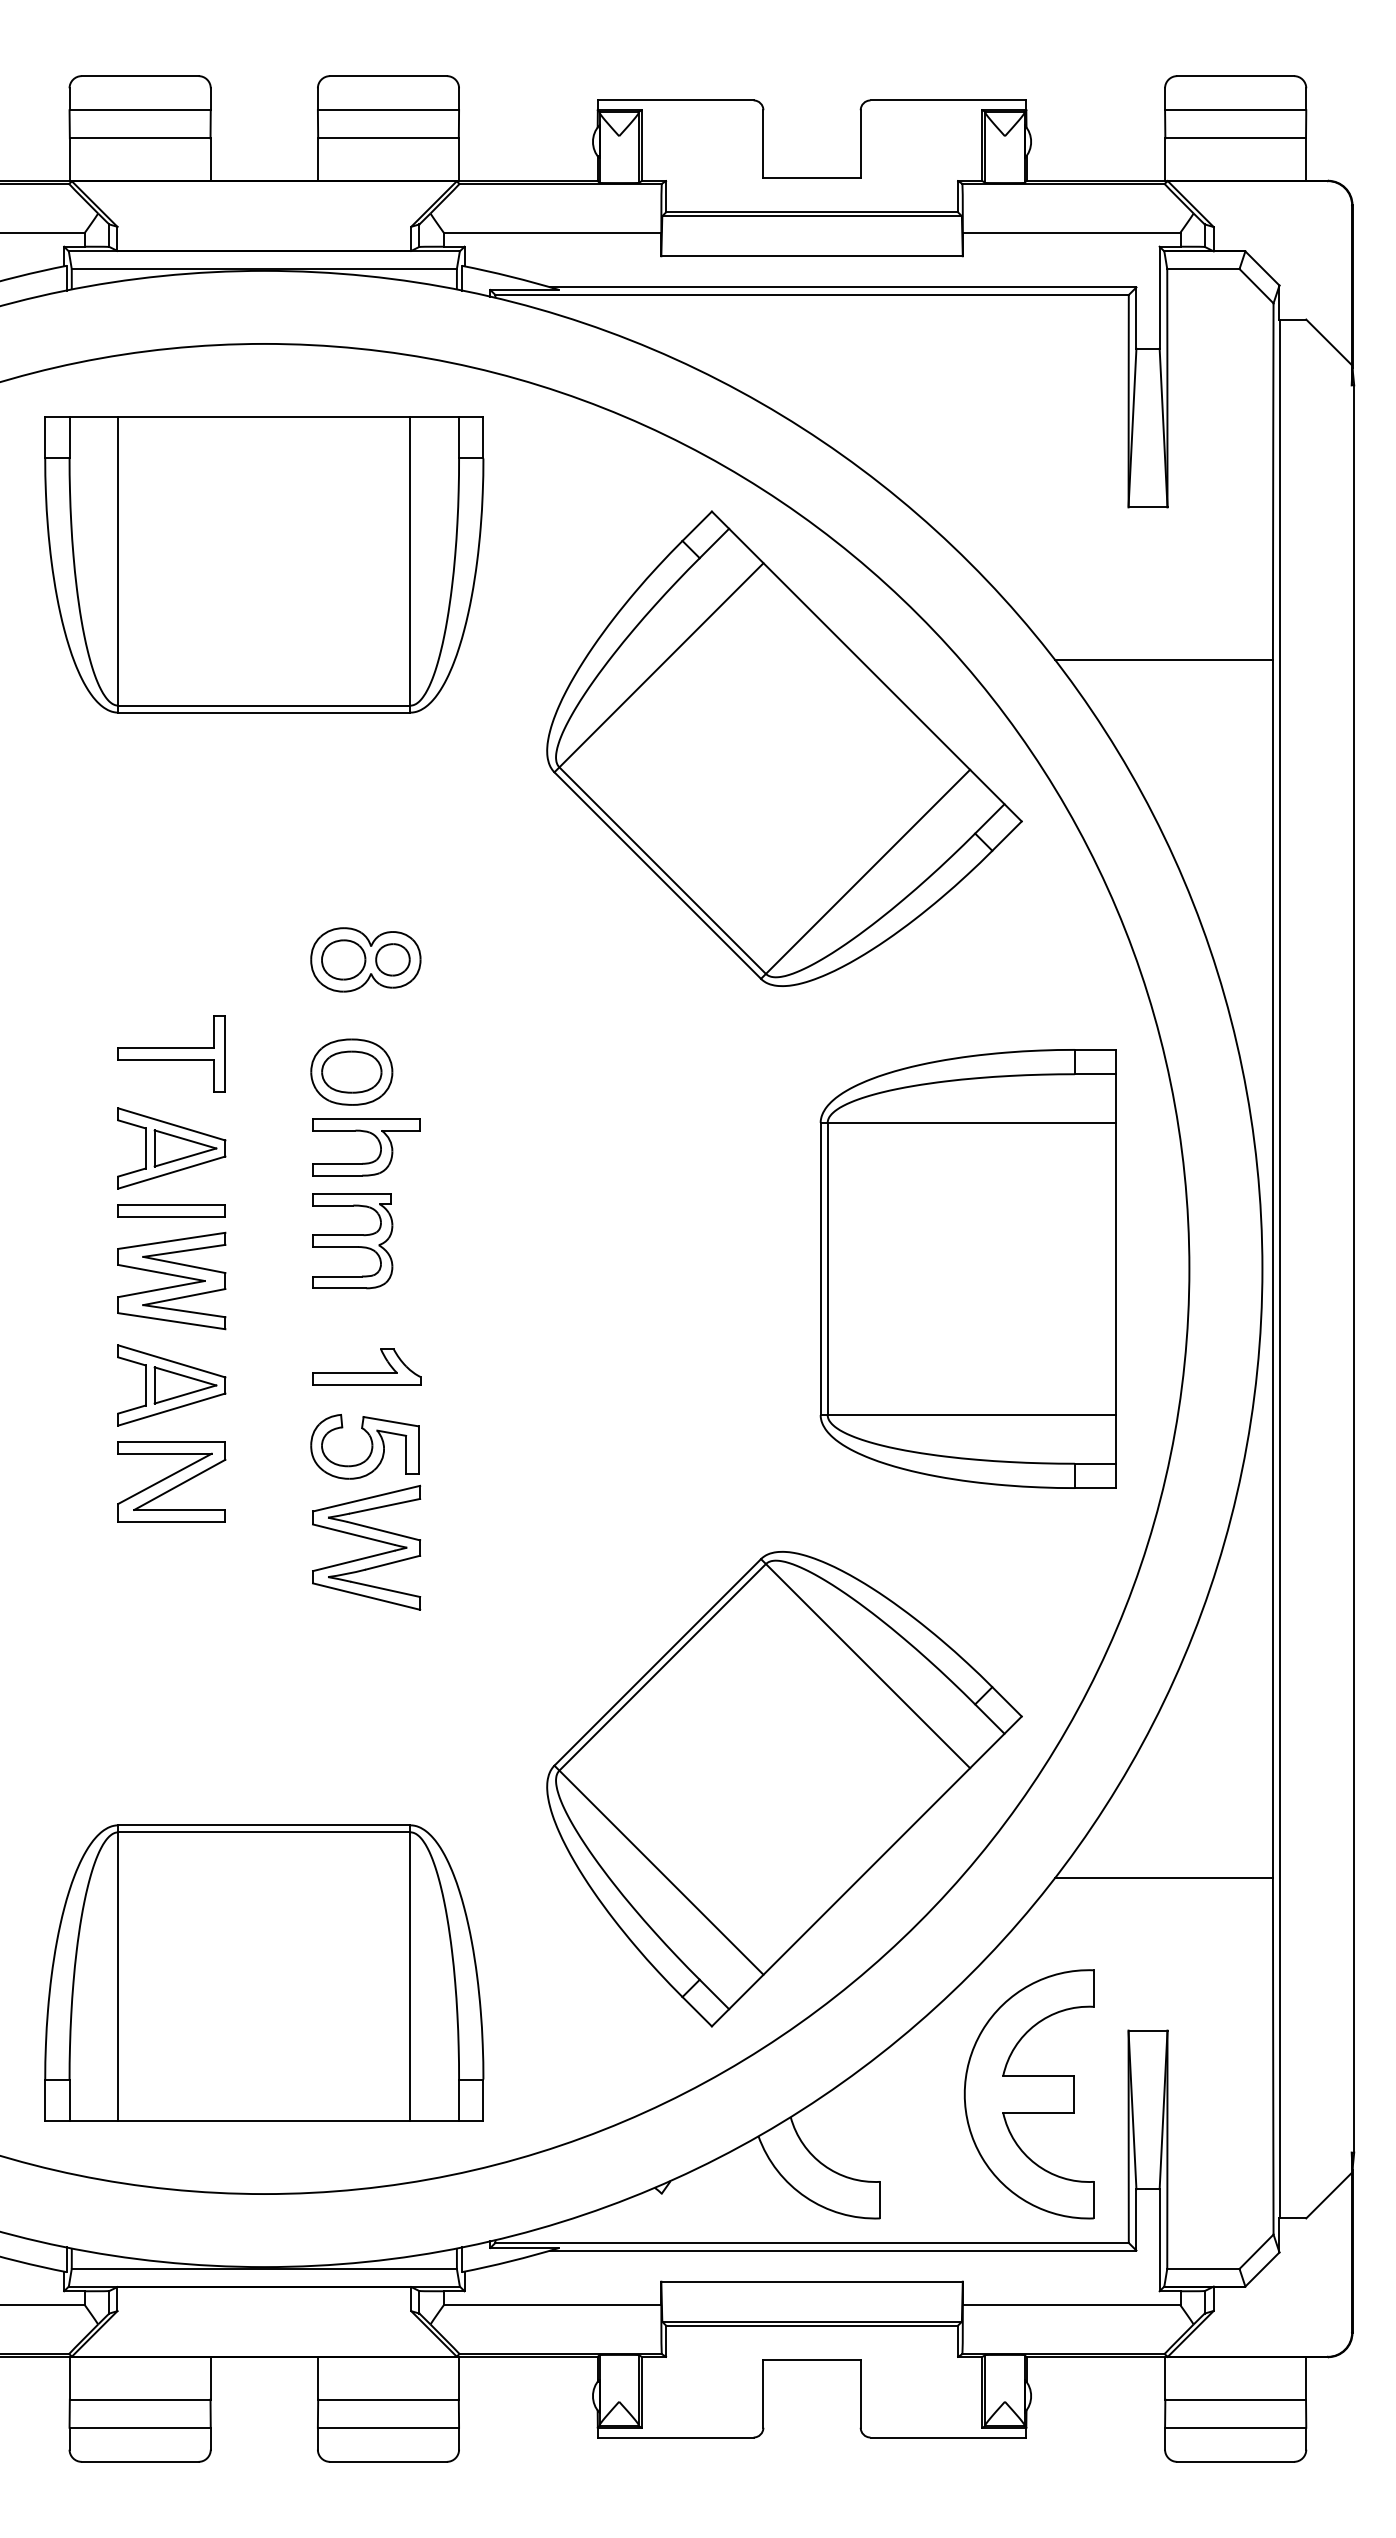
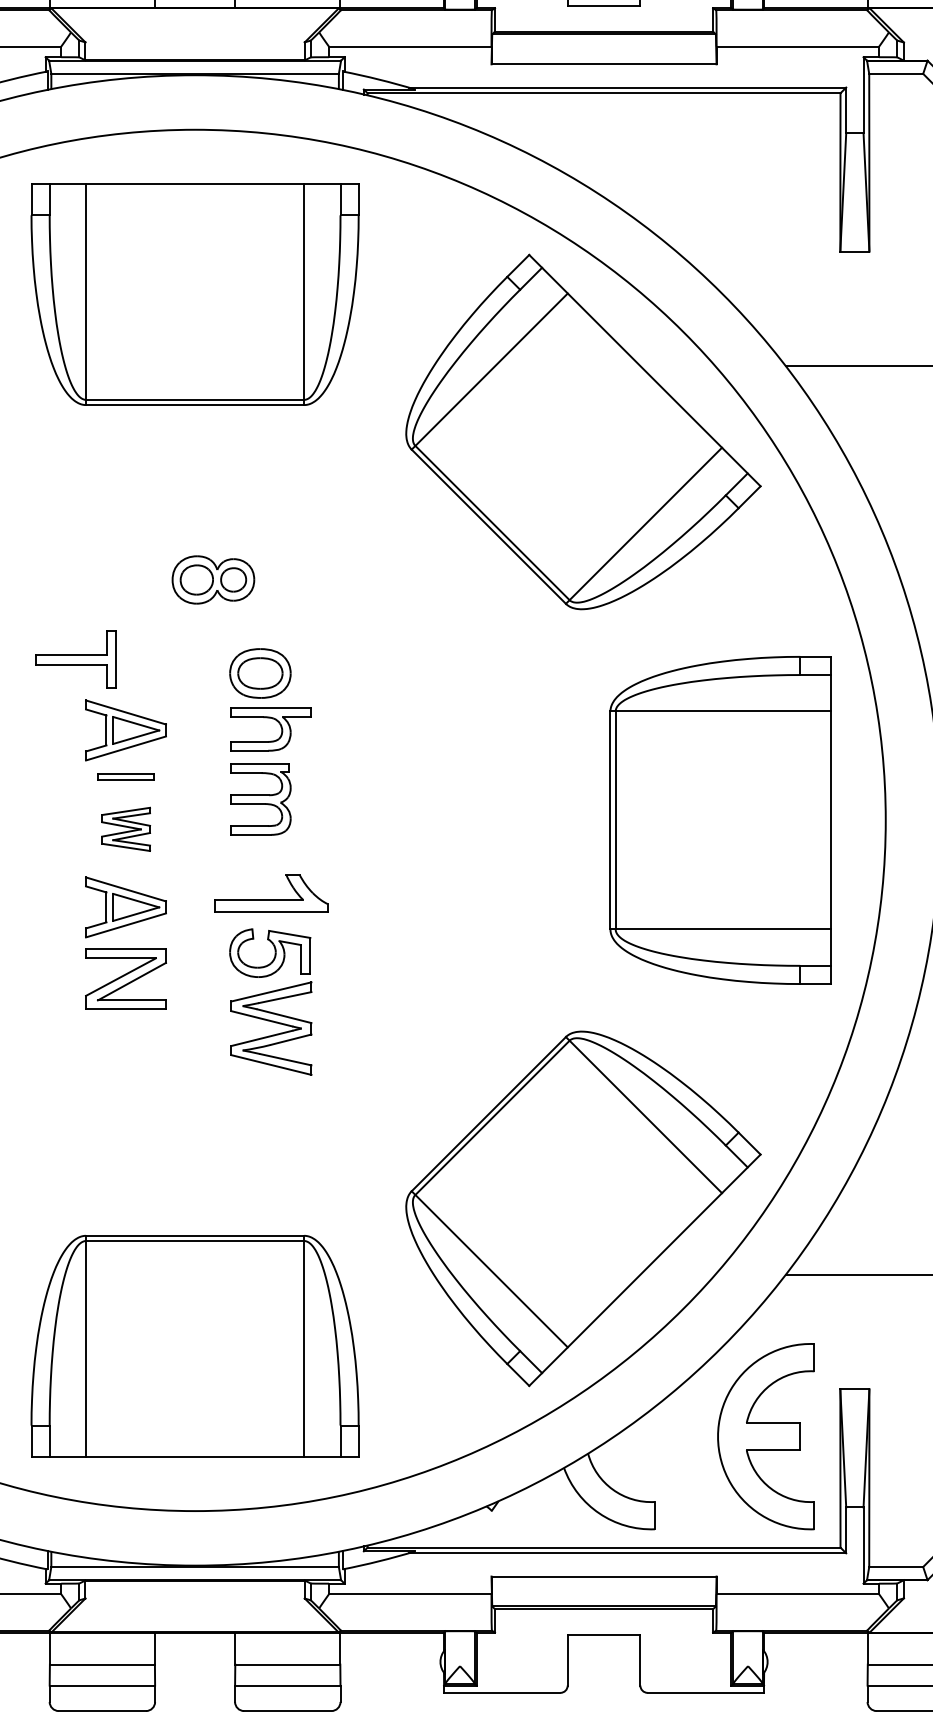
part: (365, 959) -> (213, 579), moved
part: (171, 1053) -> (75, 659), moved
part: (171, 1210) -> (125, 776), size x0.7
part: (171, 1280) -> (125, 829), size x0.6
part: (366, 1366) -> (271, 893), size x1.4

